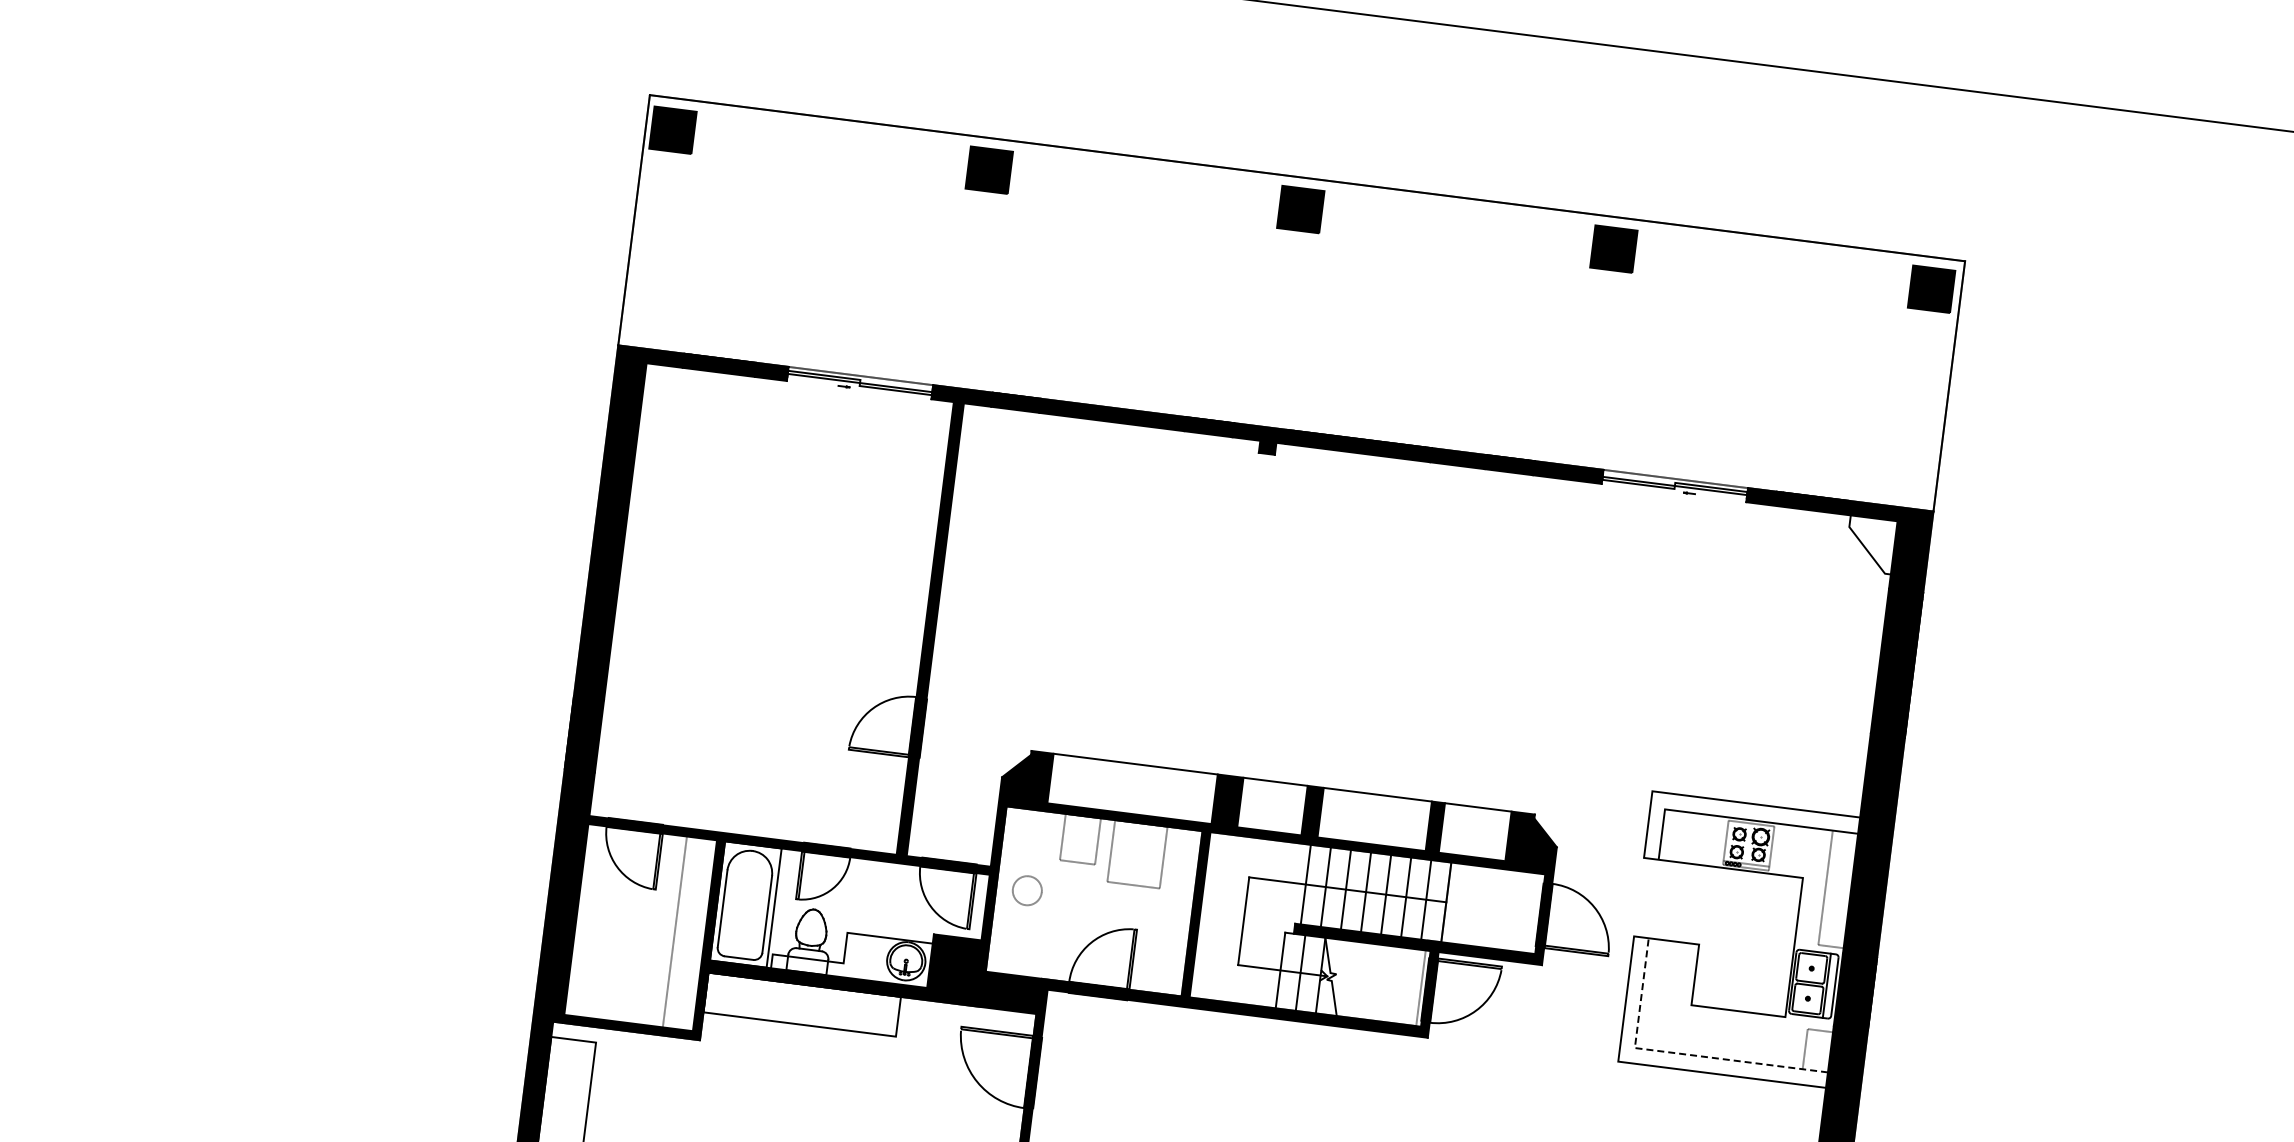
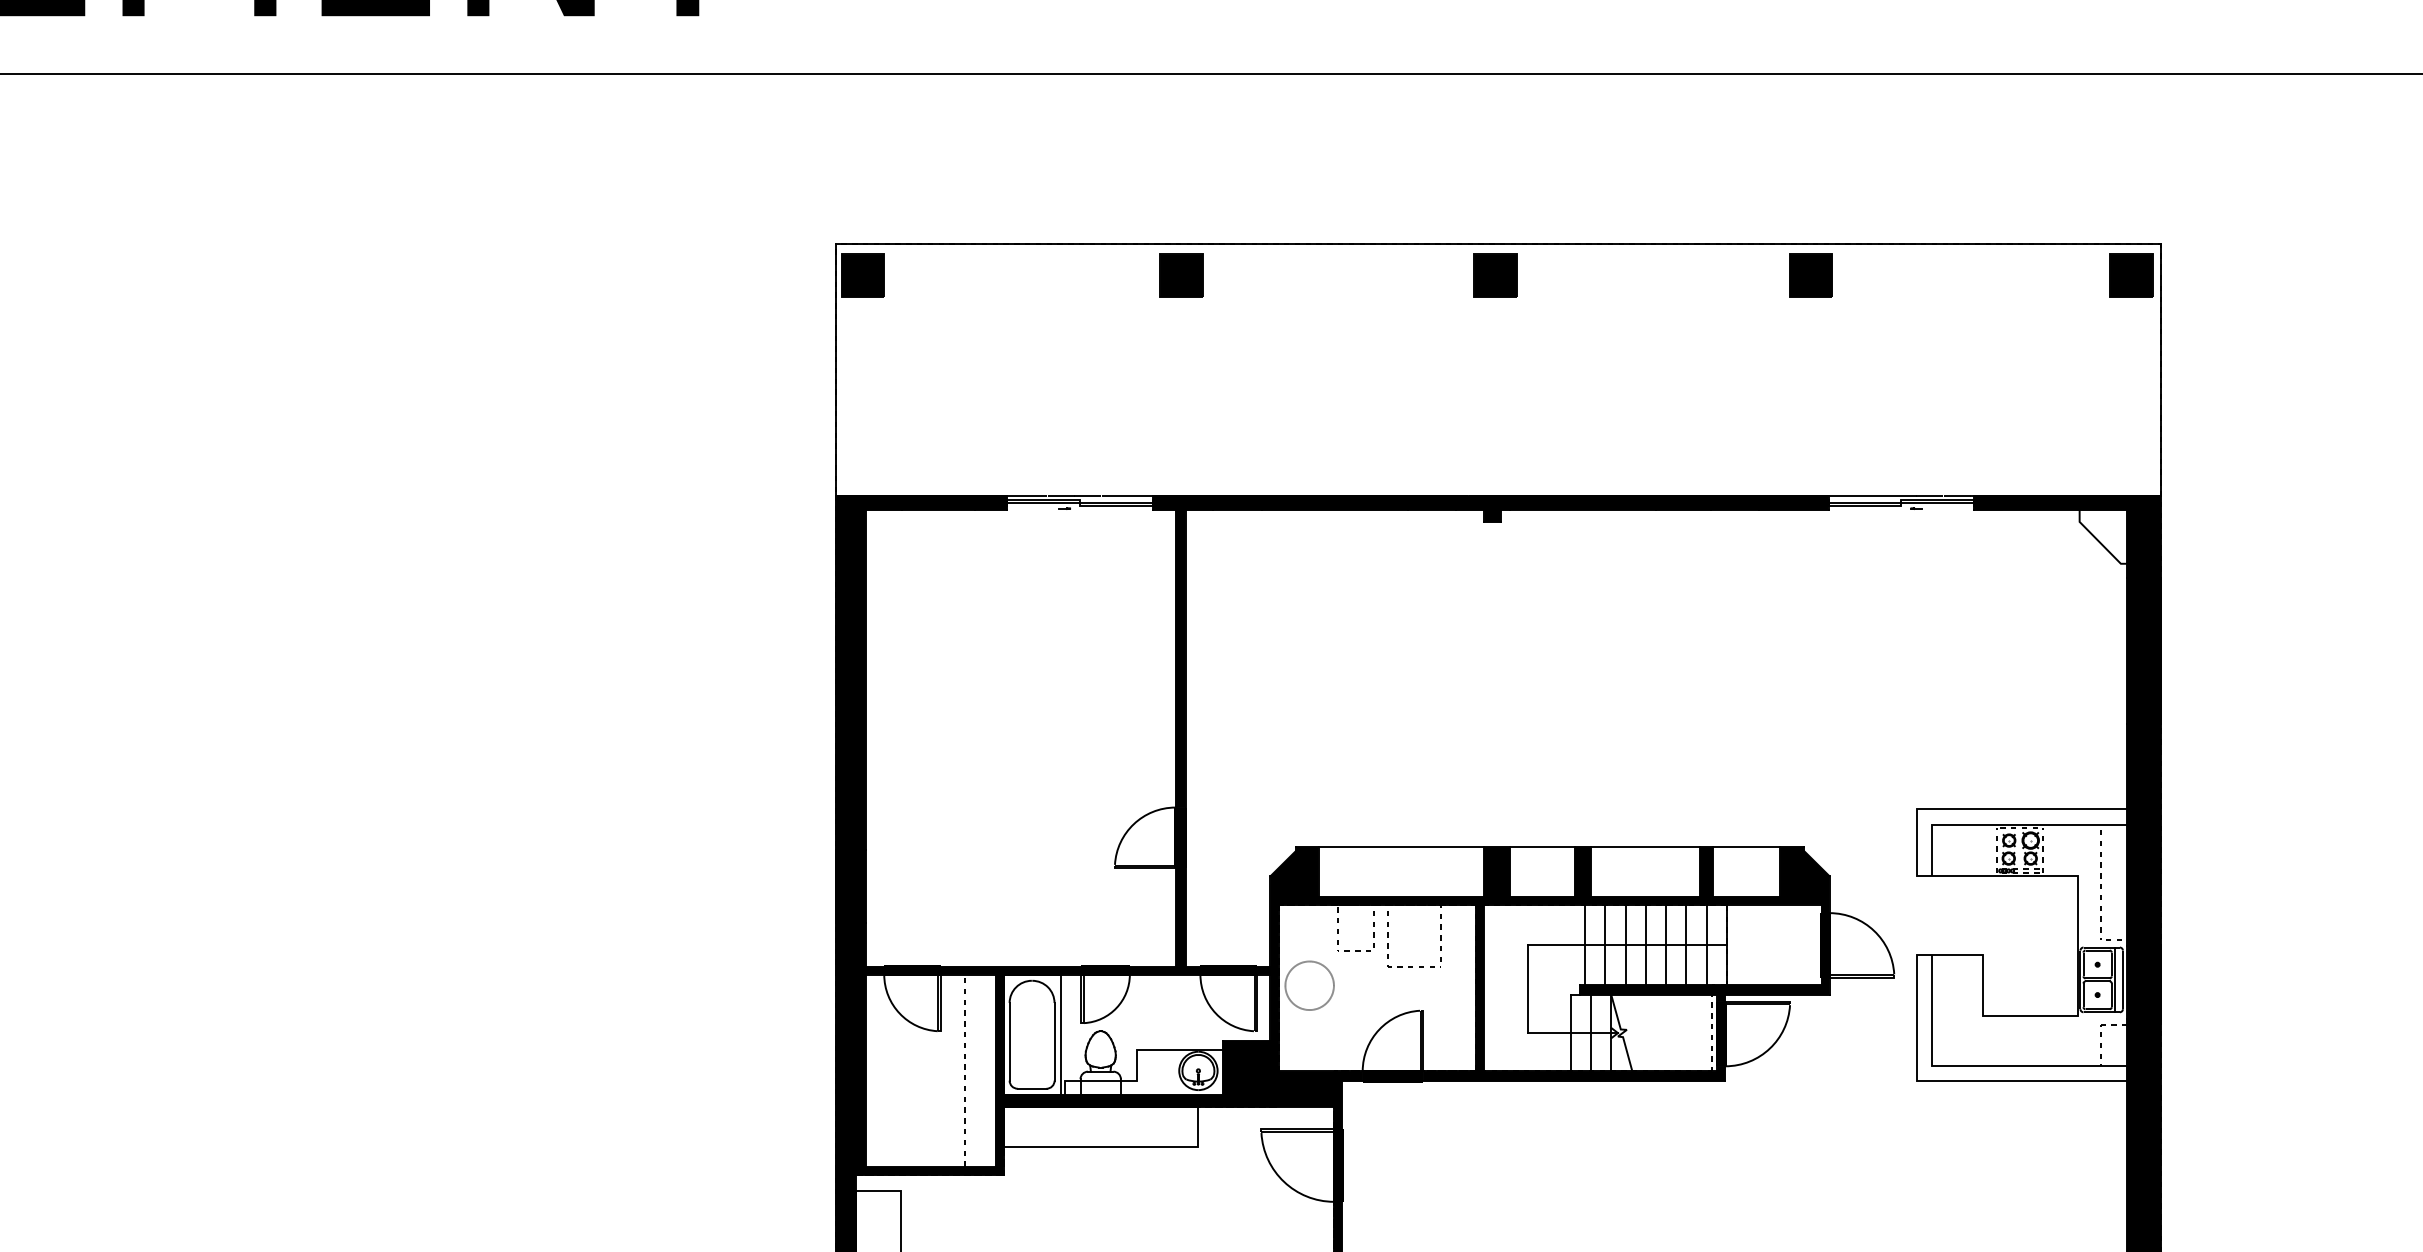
circle: (1027, 890) -> (1309, 985), size x1.67
line: (1675, 1053) -> (1973, 1065), dashed -> solid

